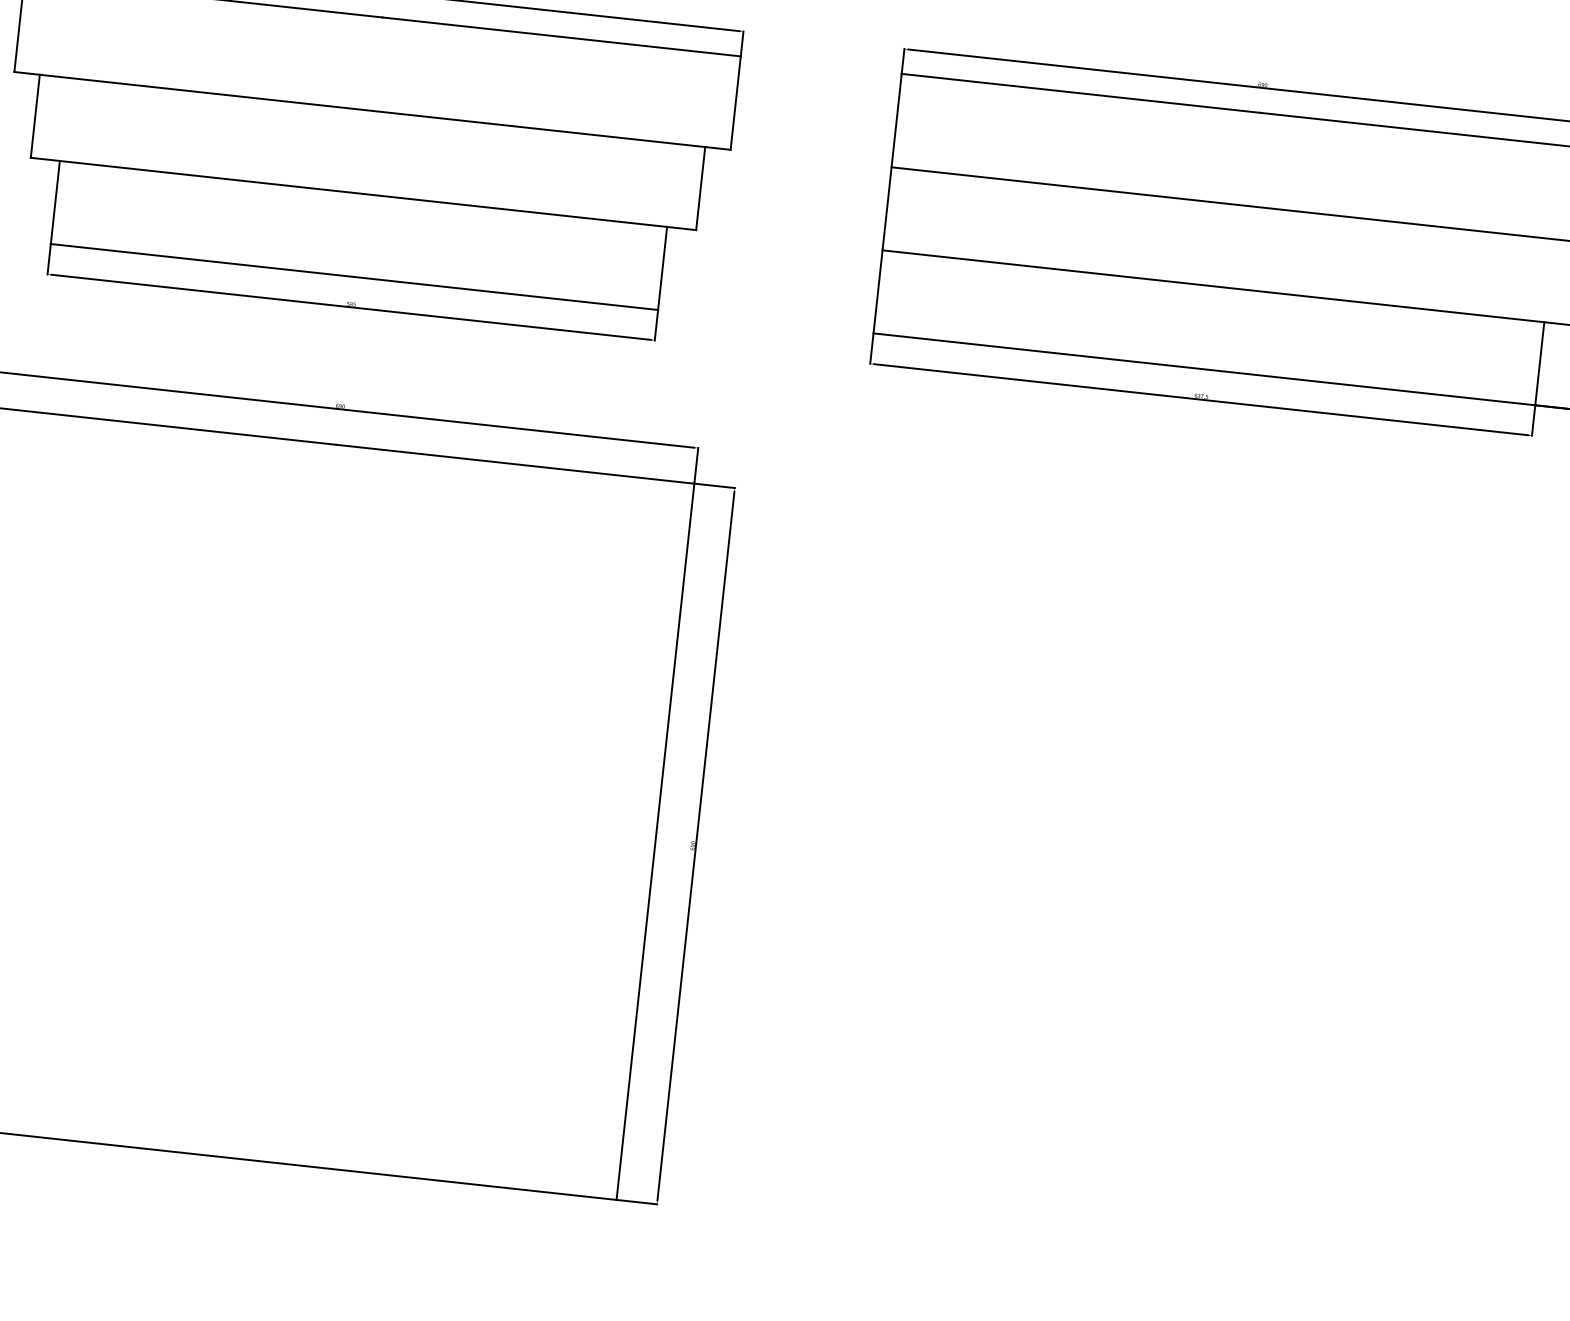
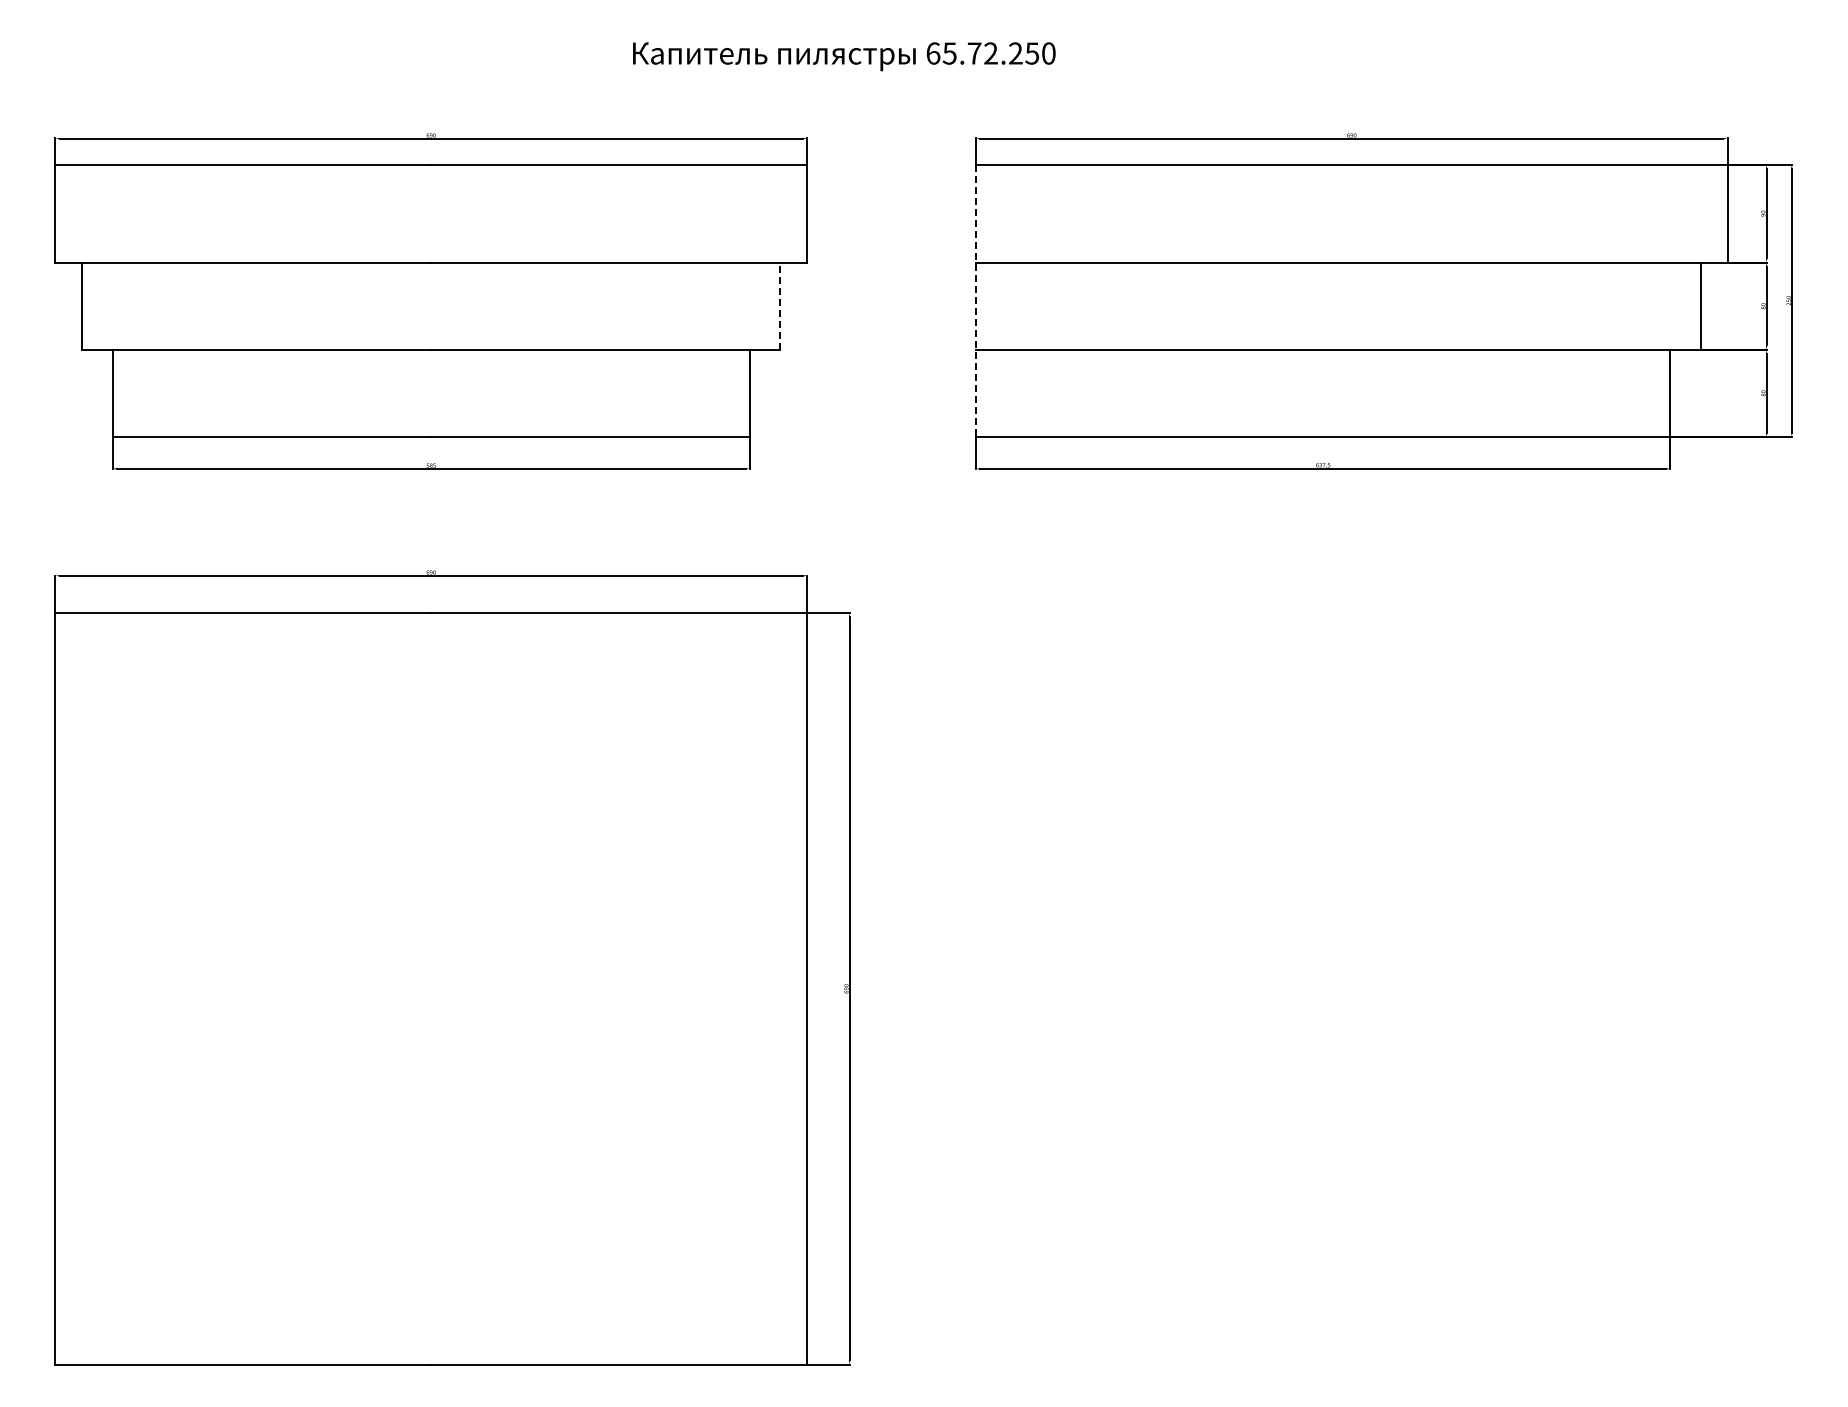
line: (700, 188) -> (780, 306), solid -> dashed
line: (887, 204) -> (975, 301), solid -> dashed

